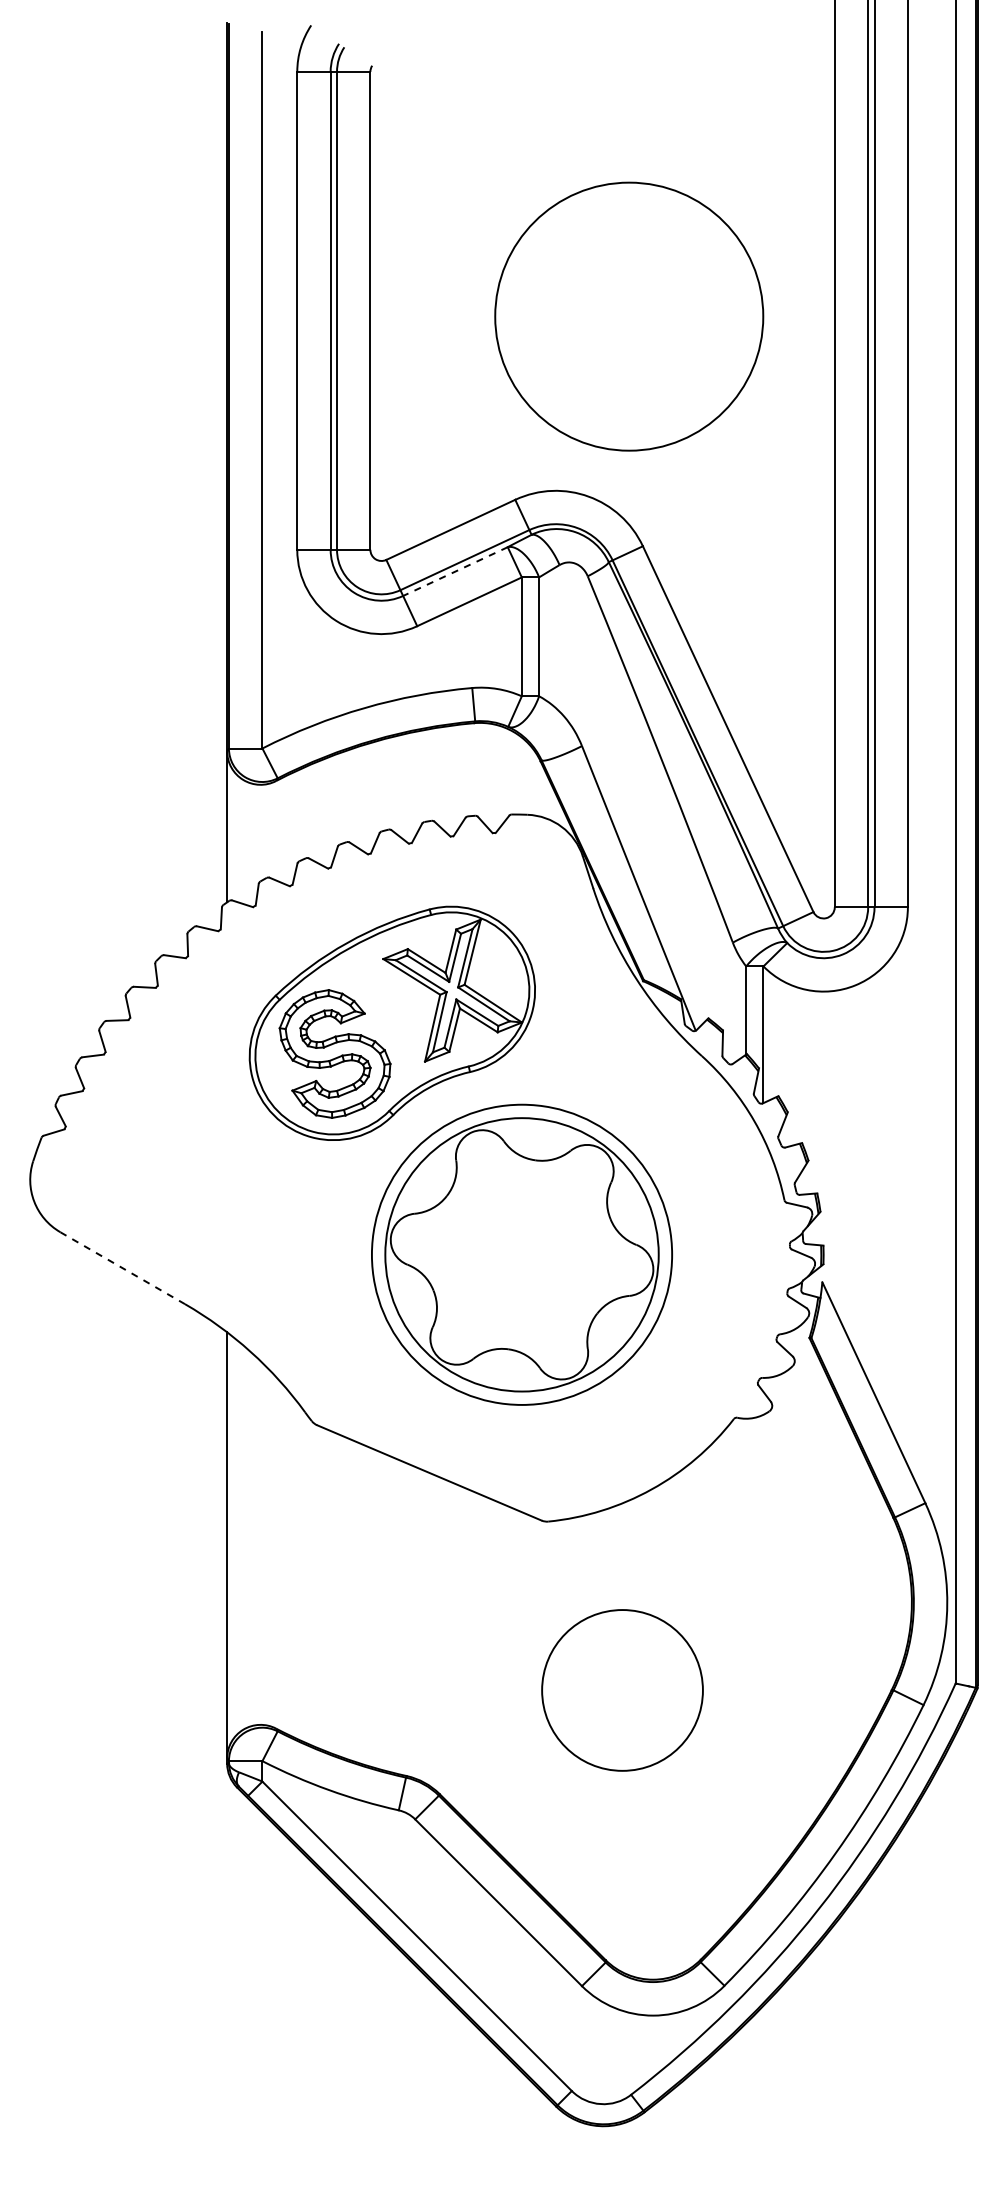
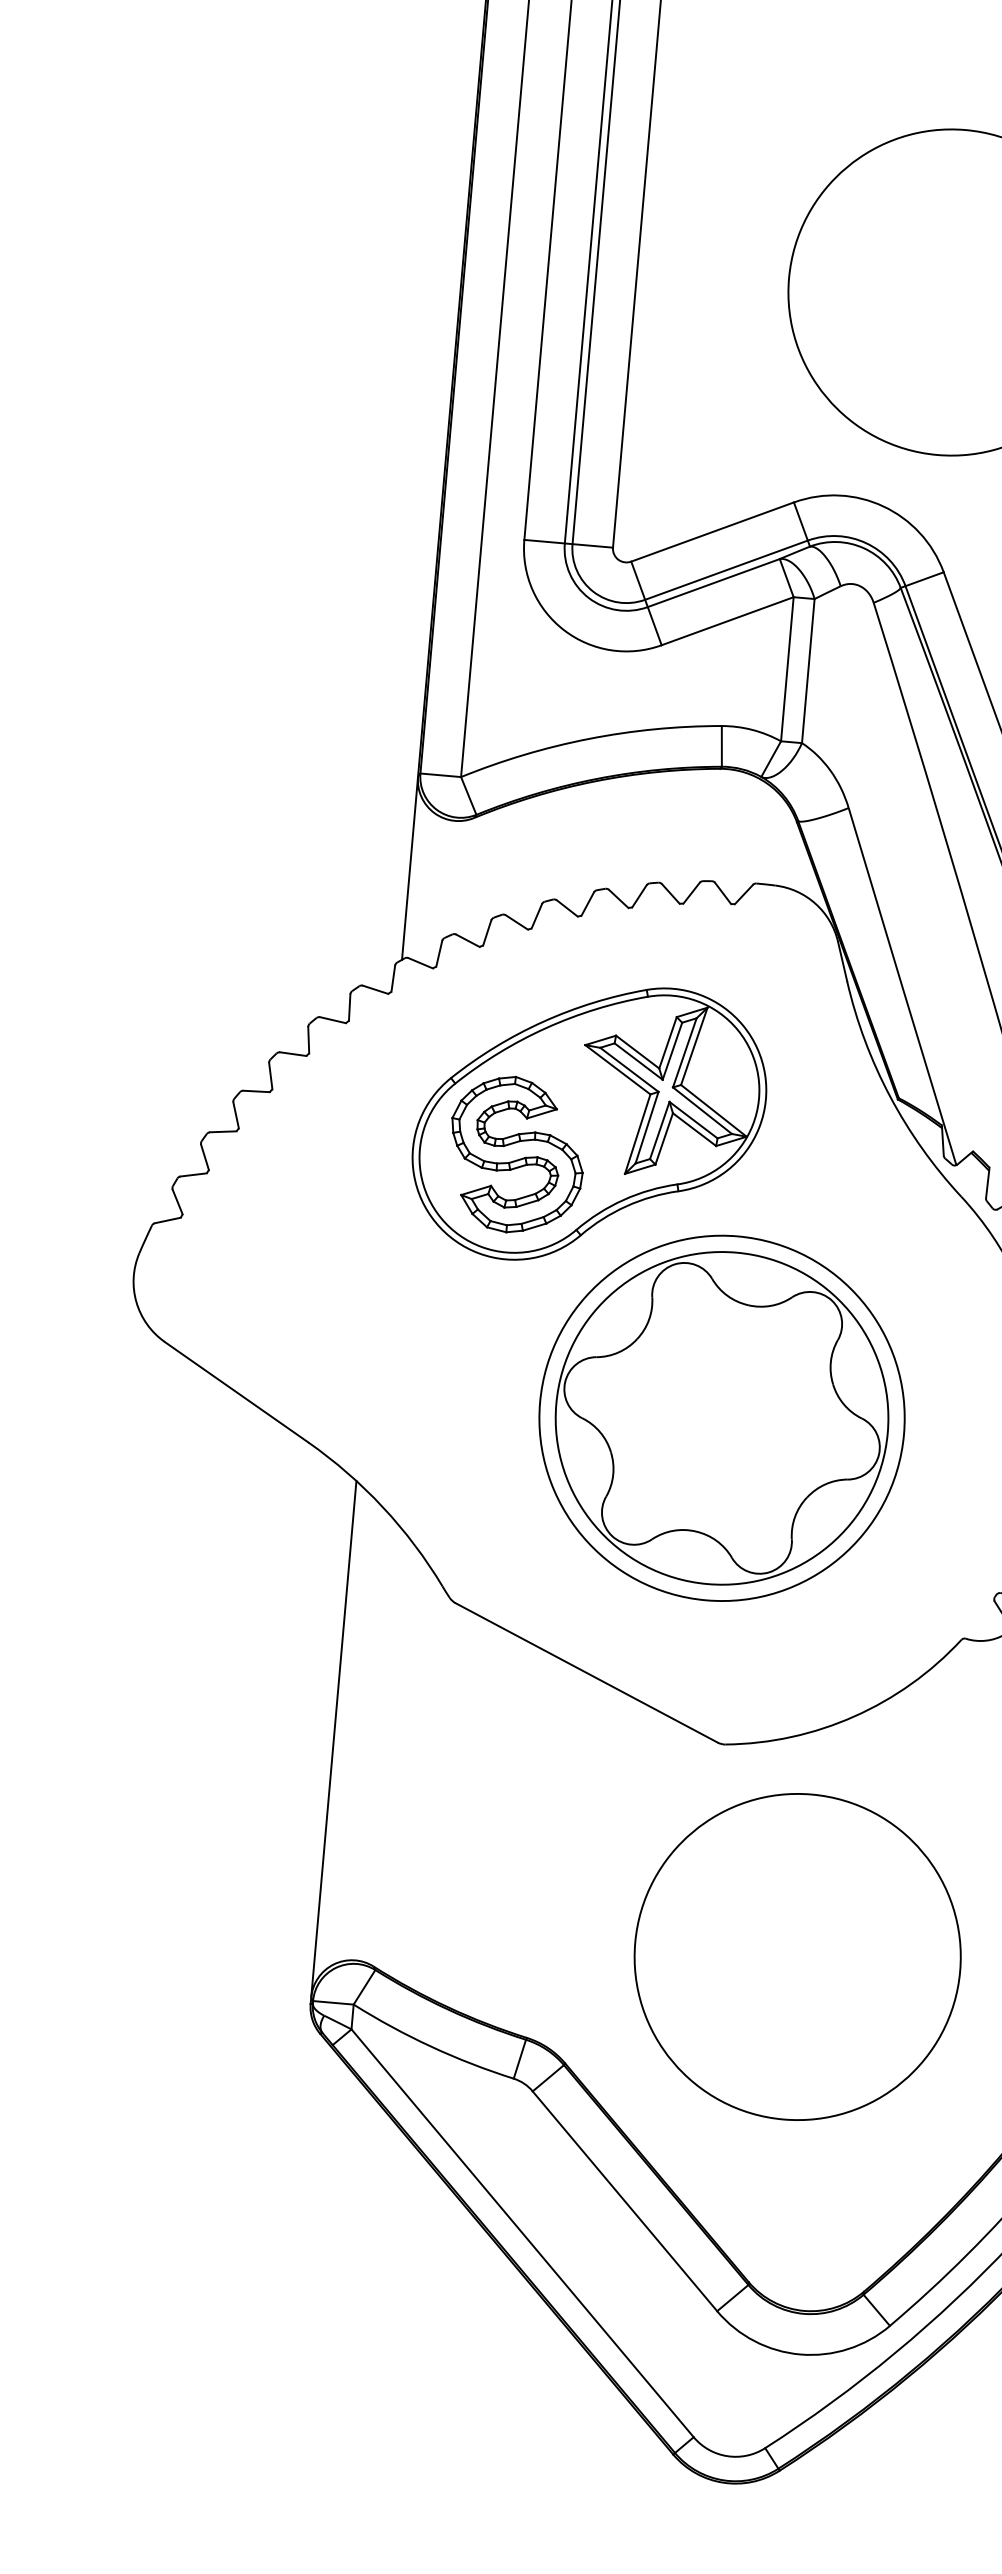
line: (455, 571) -> (713, 582), dashed -> solid
line: (122, 1268) -> (236, 1392), dashed -> solid
circle: (622, 1690) -> (797, 1957), size x1.67

